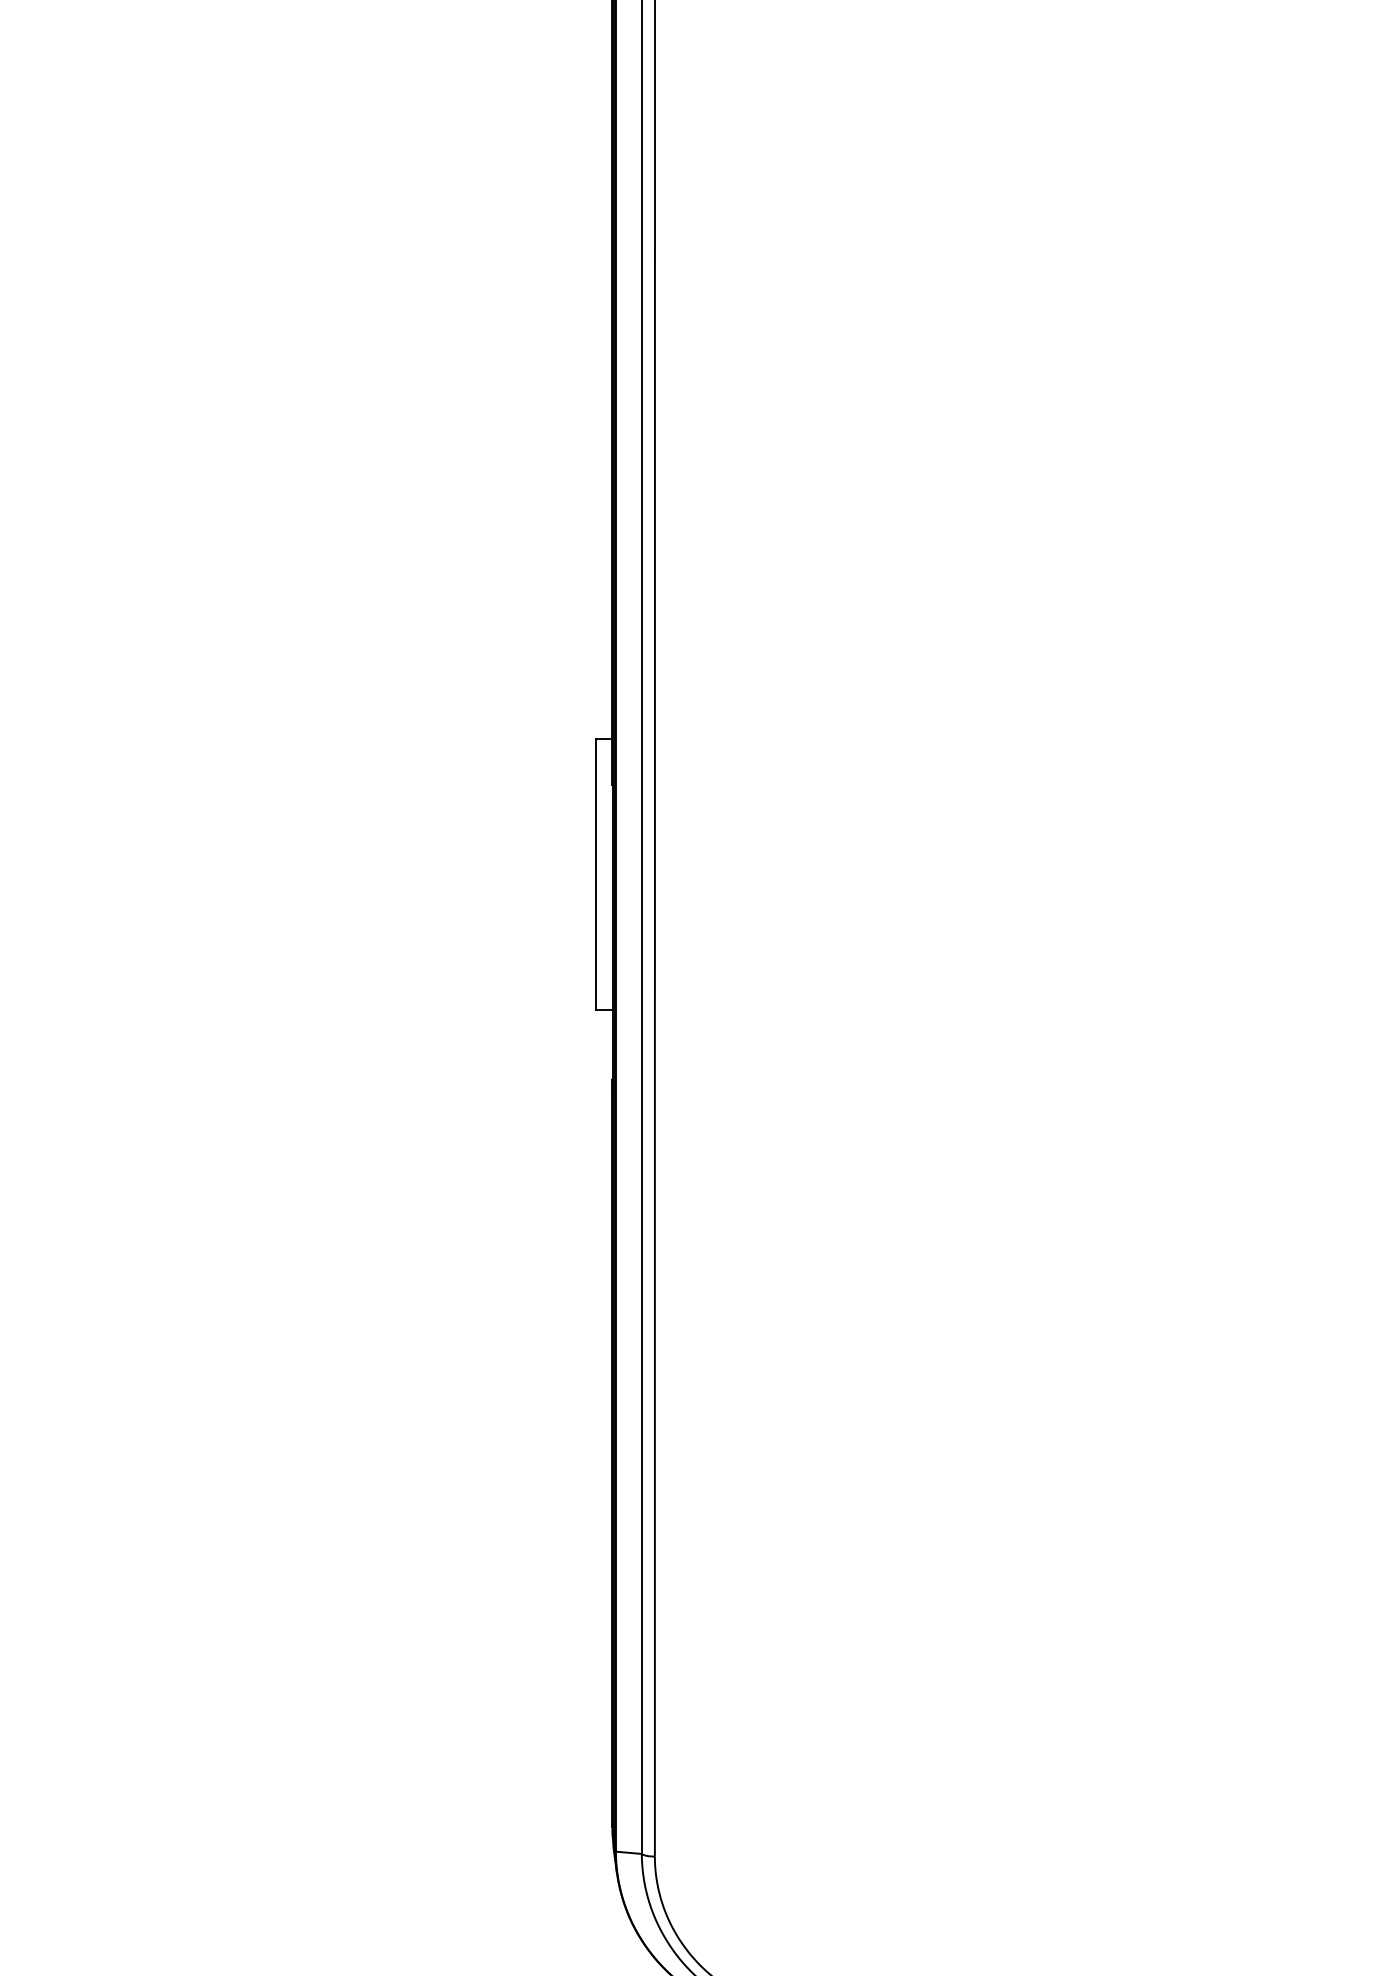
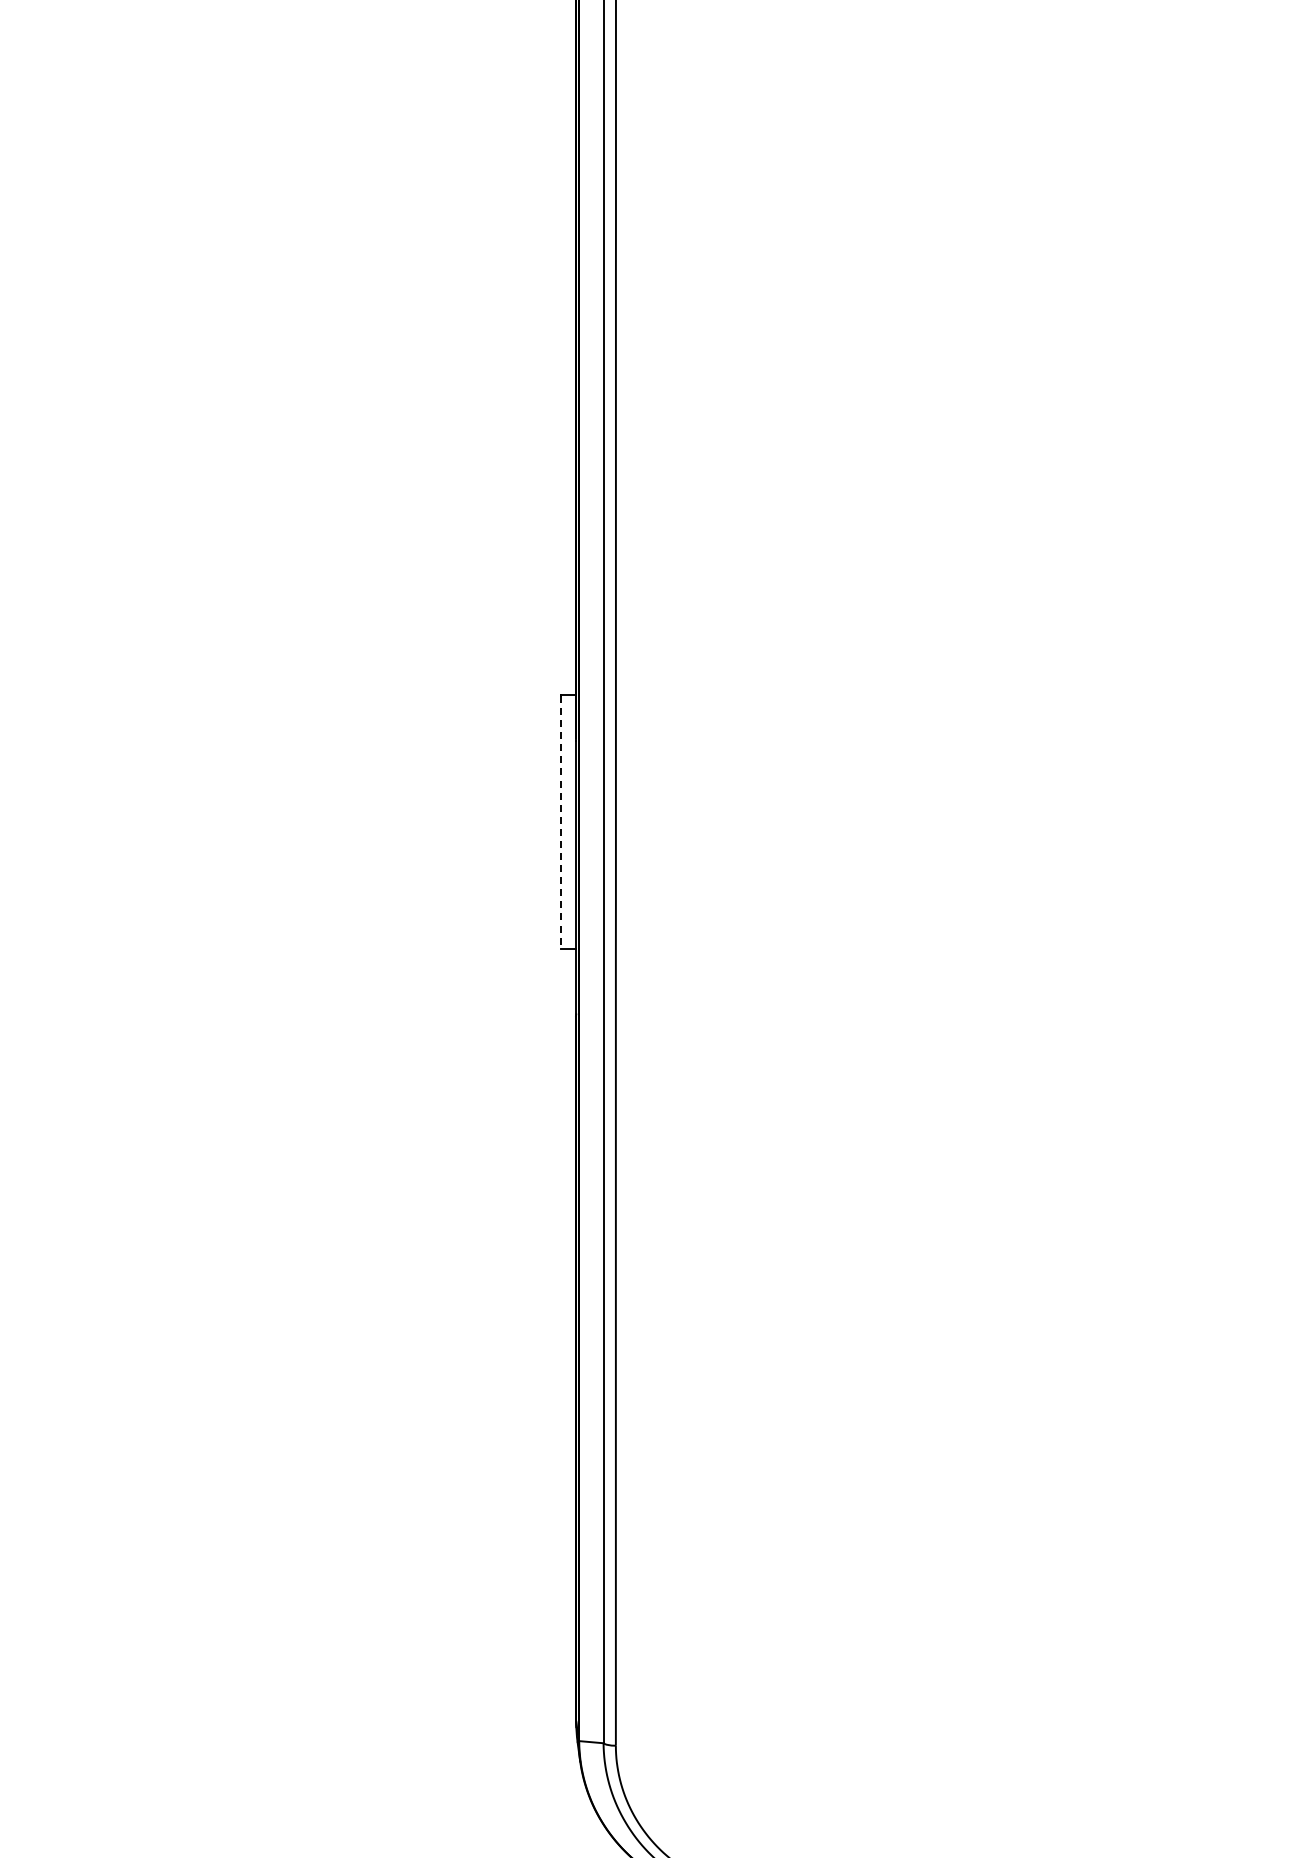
line: (595, 874) -> (560, 822), solid -> dashed

